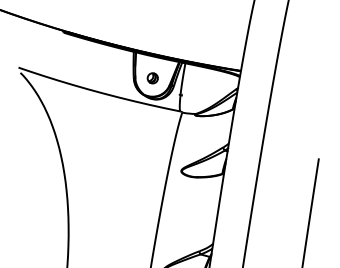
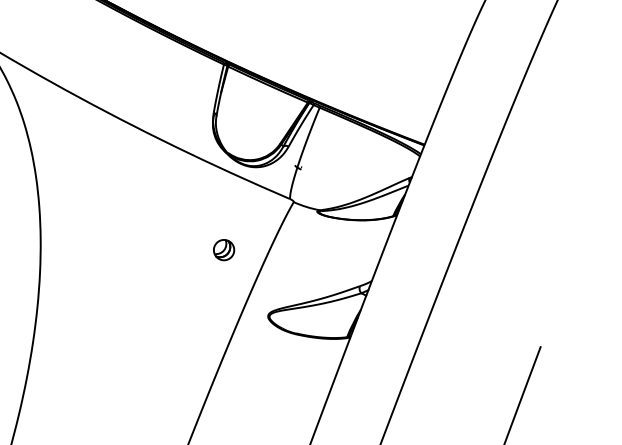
part: (152, 78) -> (223, 250), moved

